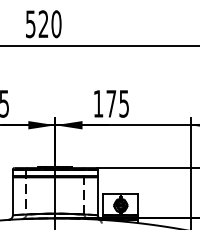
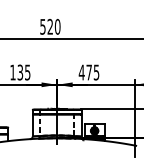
text: (97, 103) -> (81, 72), 175 -> 475

